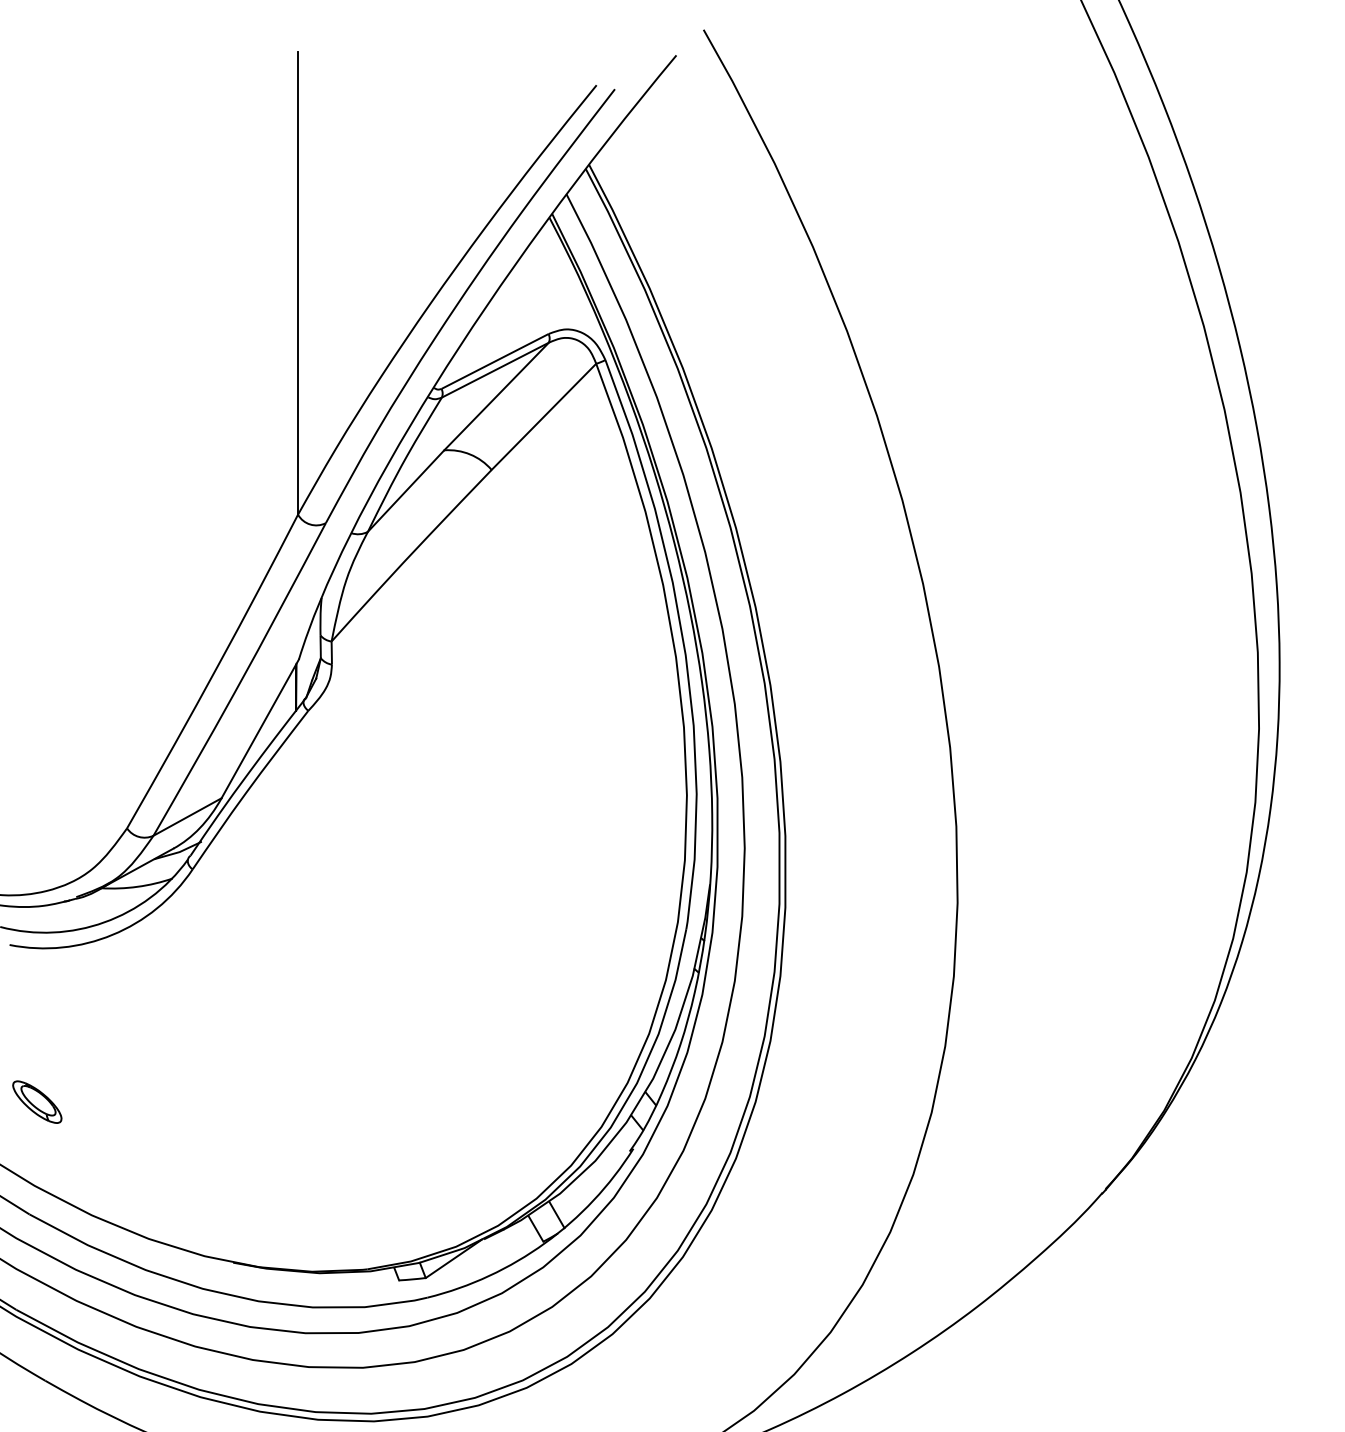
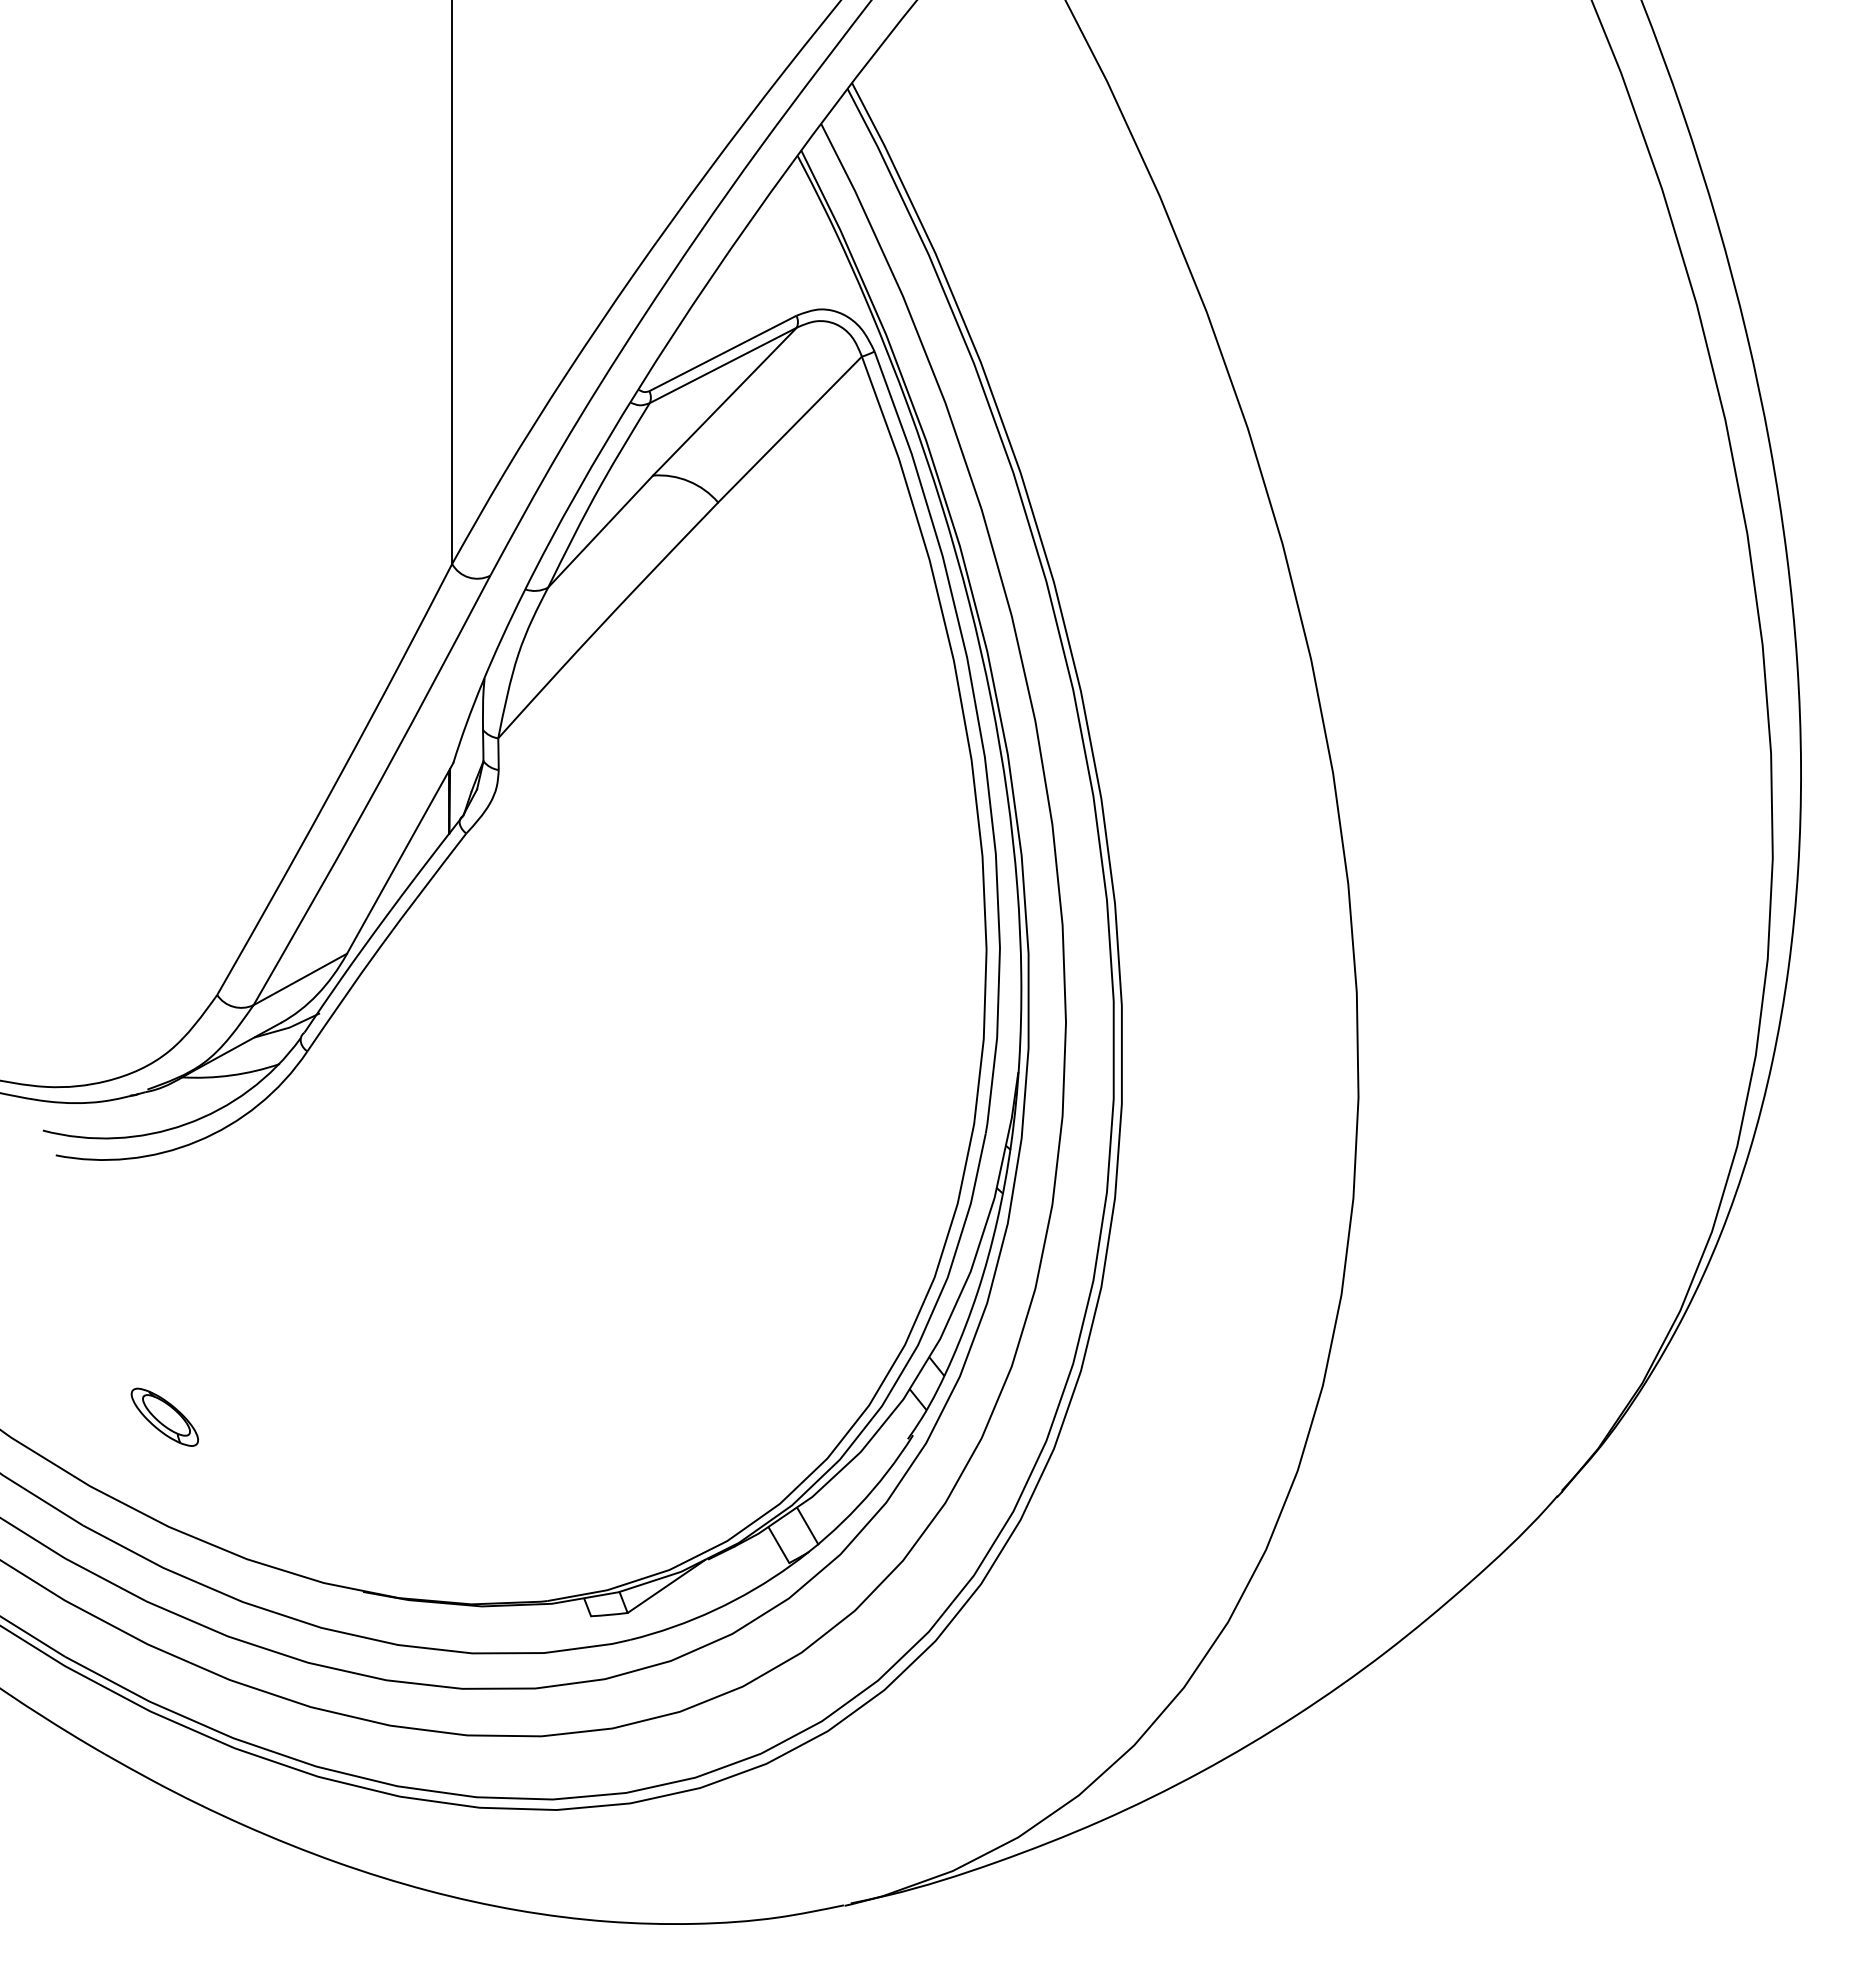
part: (37, 1101) -> (164, 1416), moved

